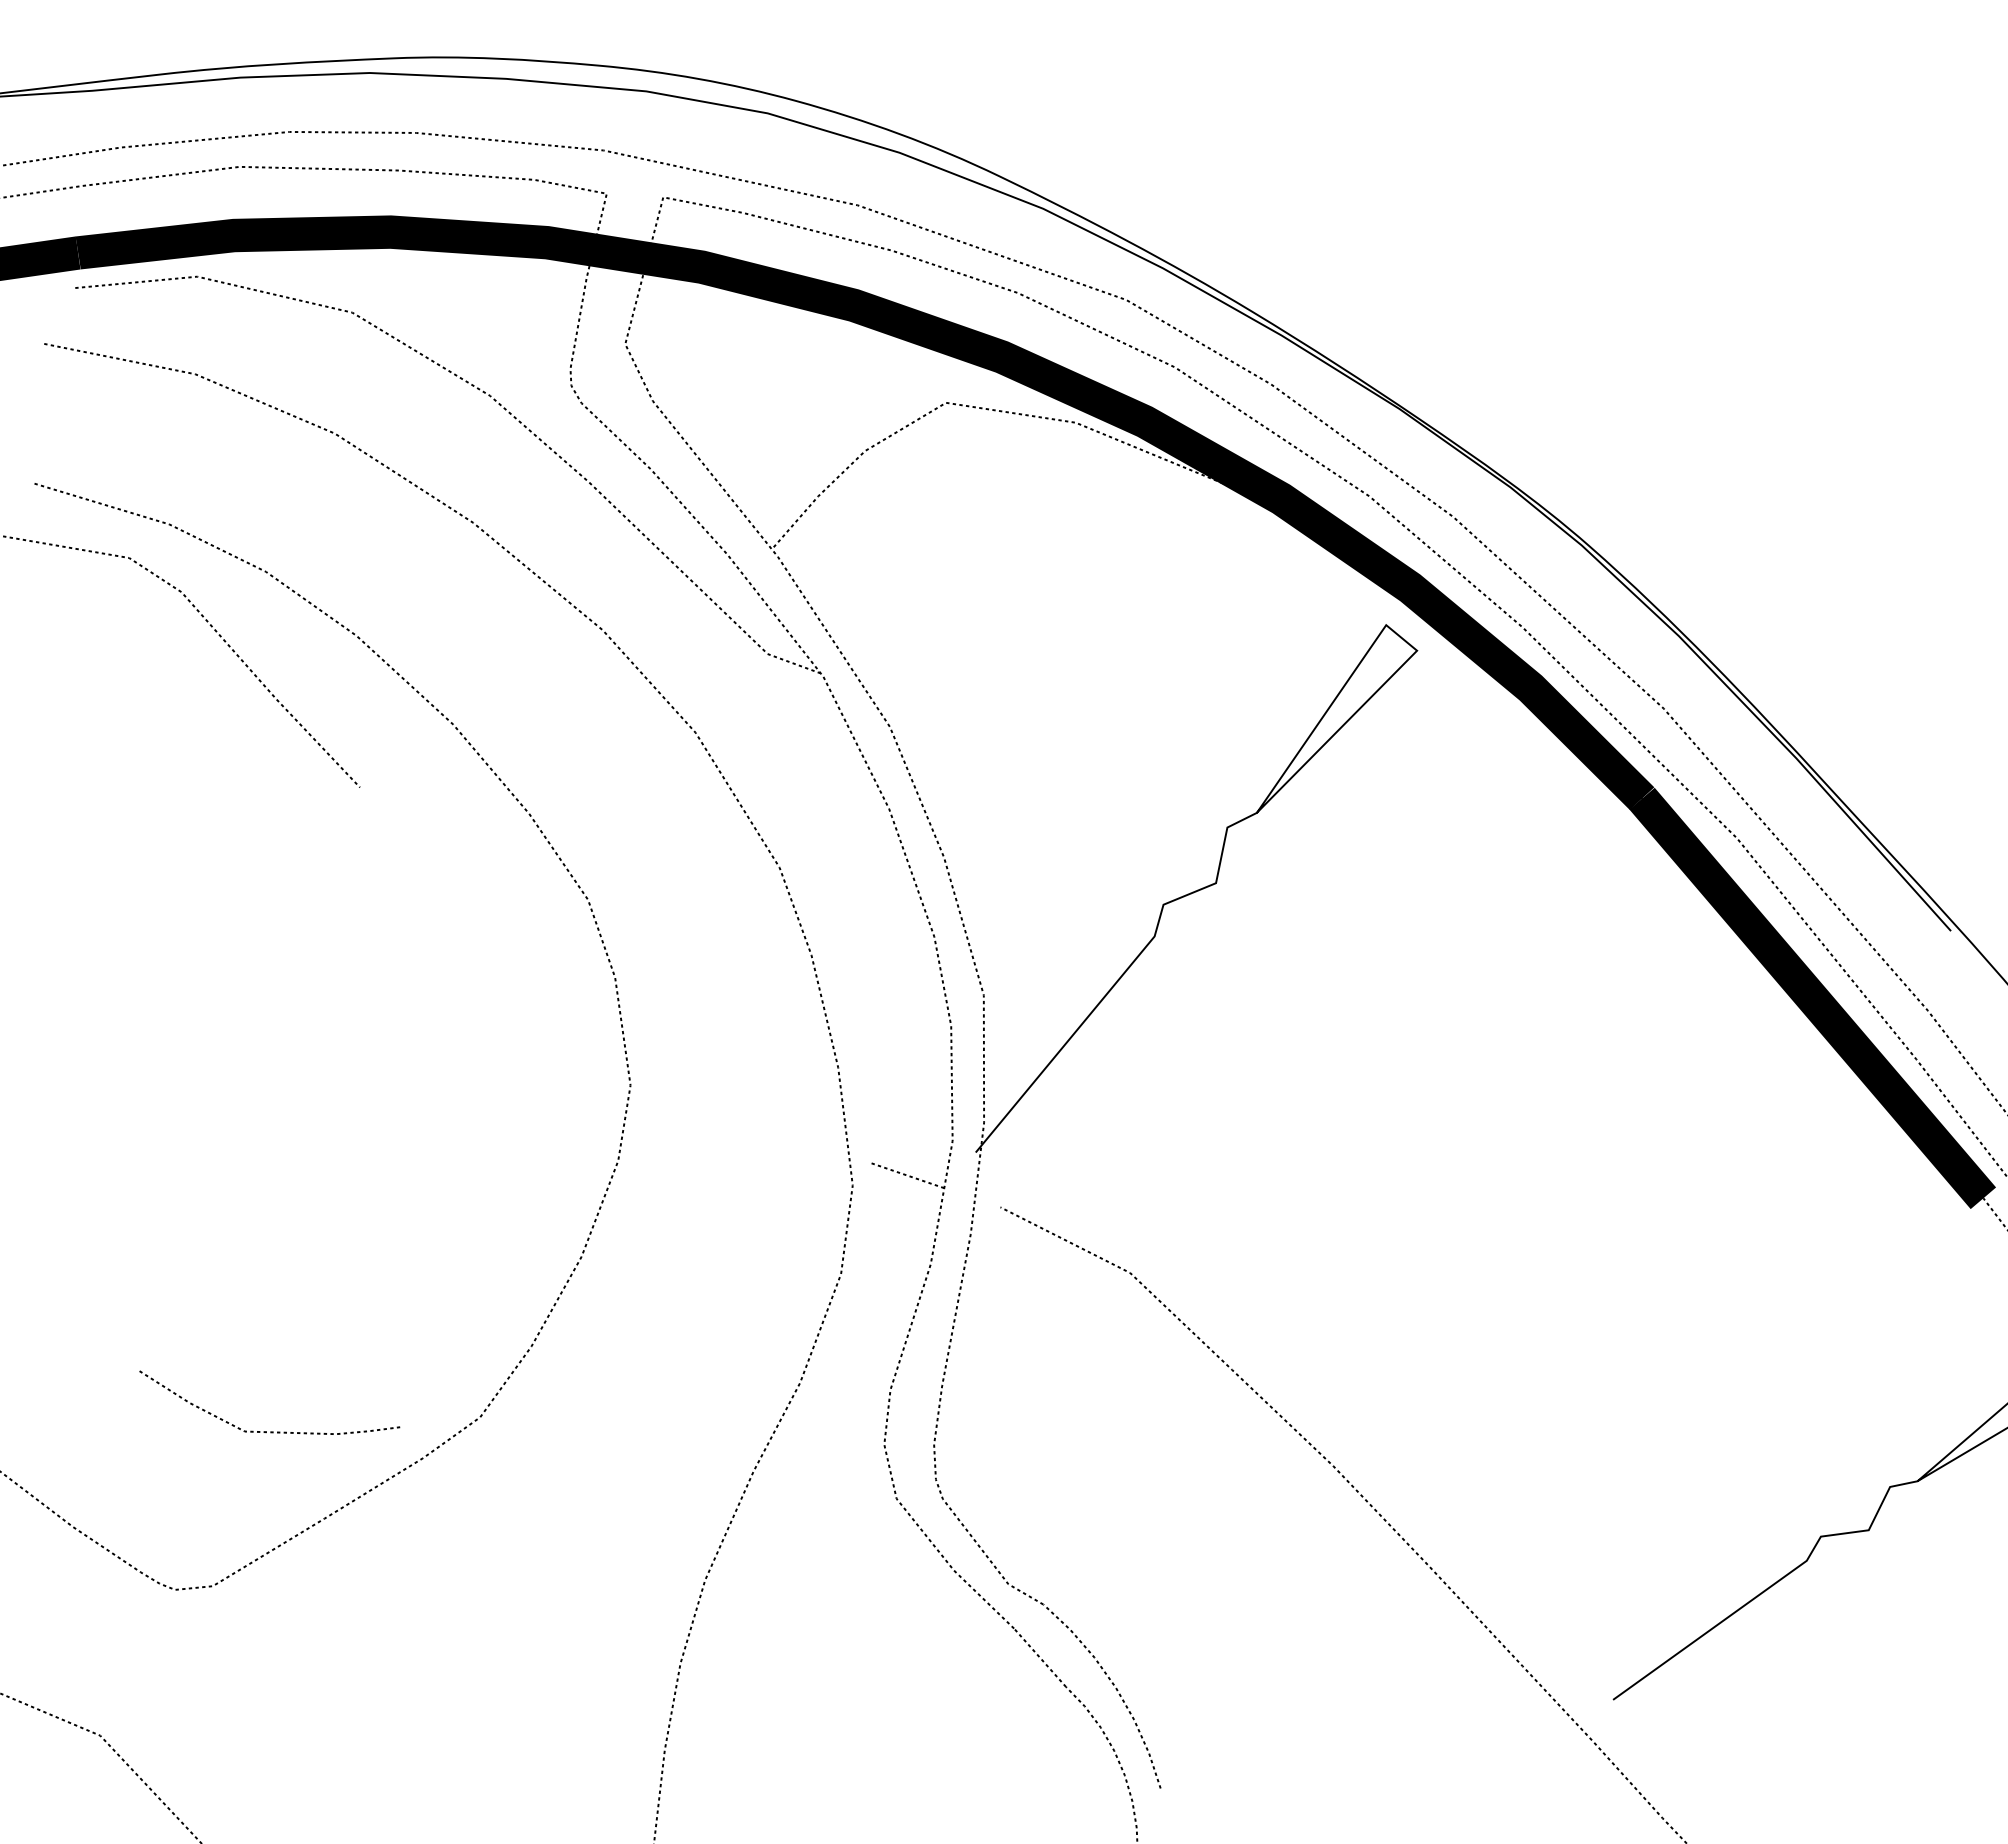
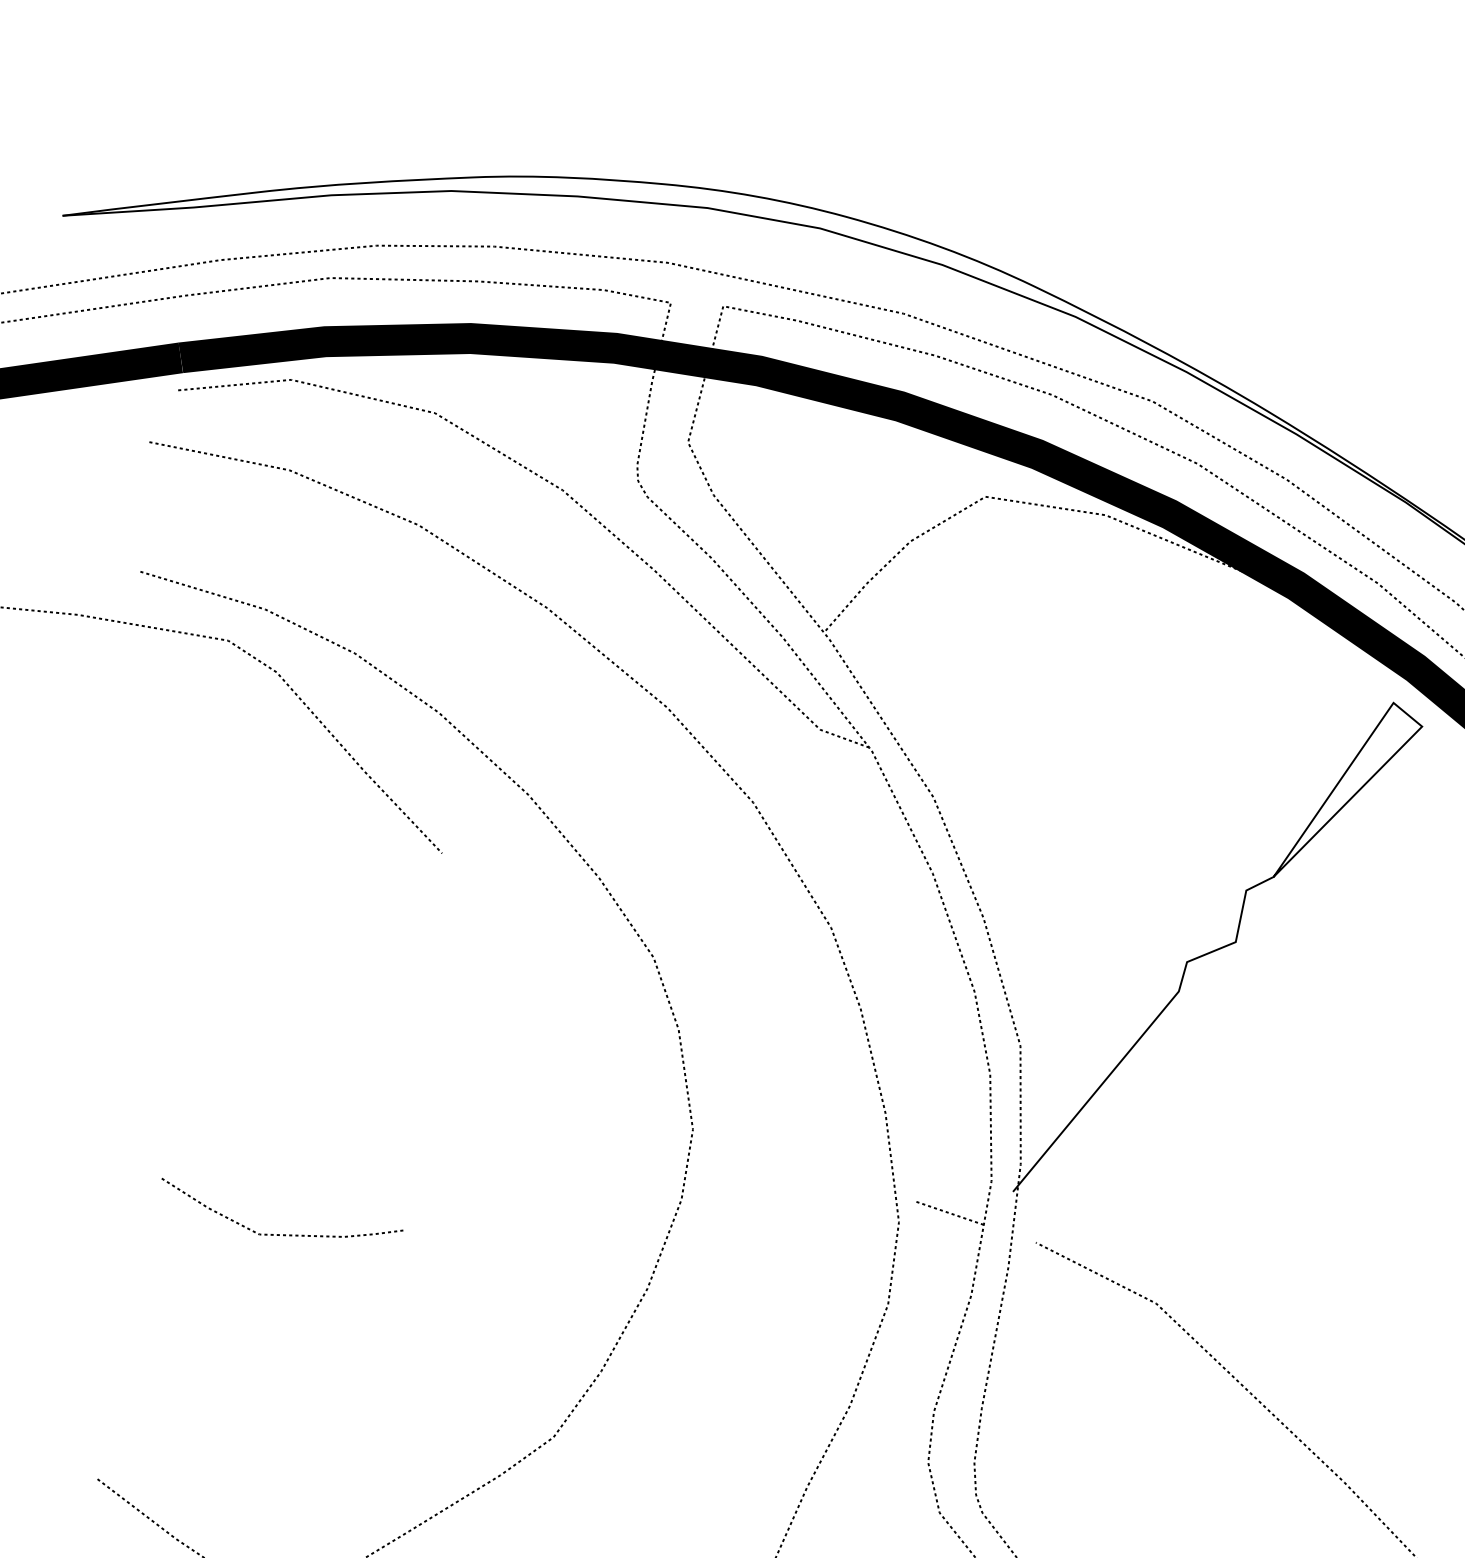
curve: (270, 1431) -> (283, 1234), moved

